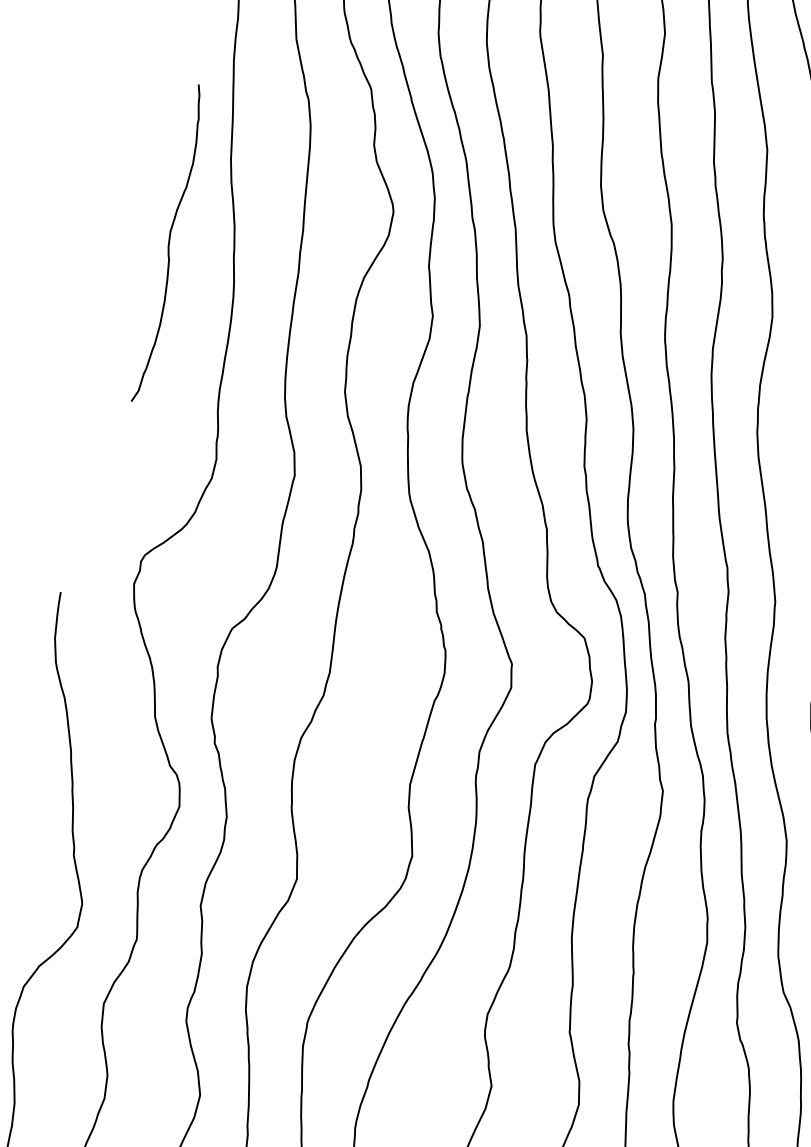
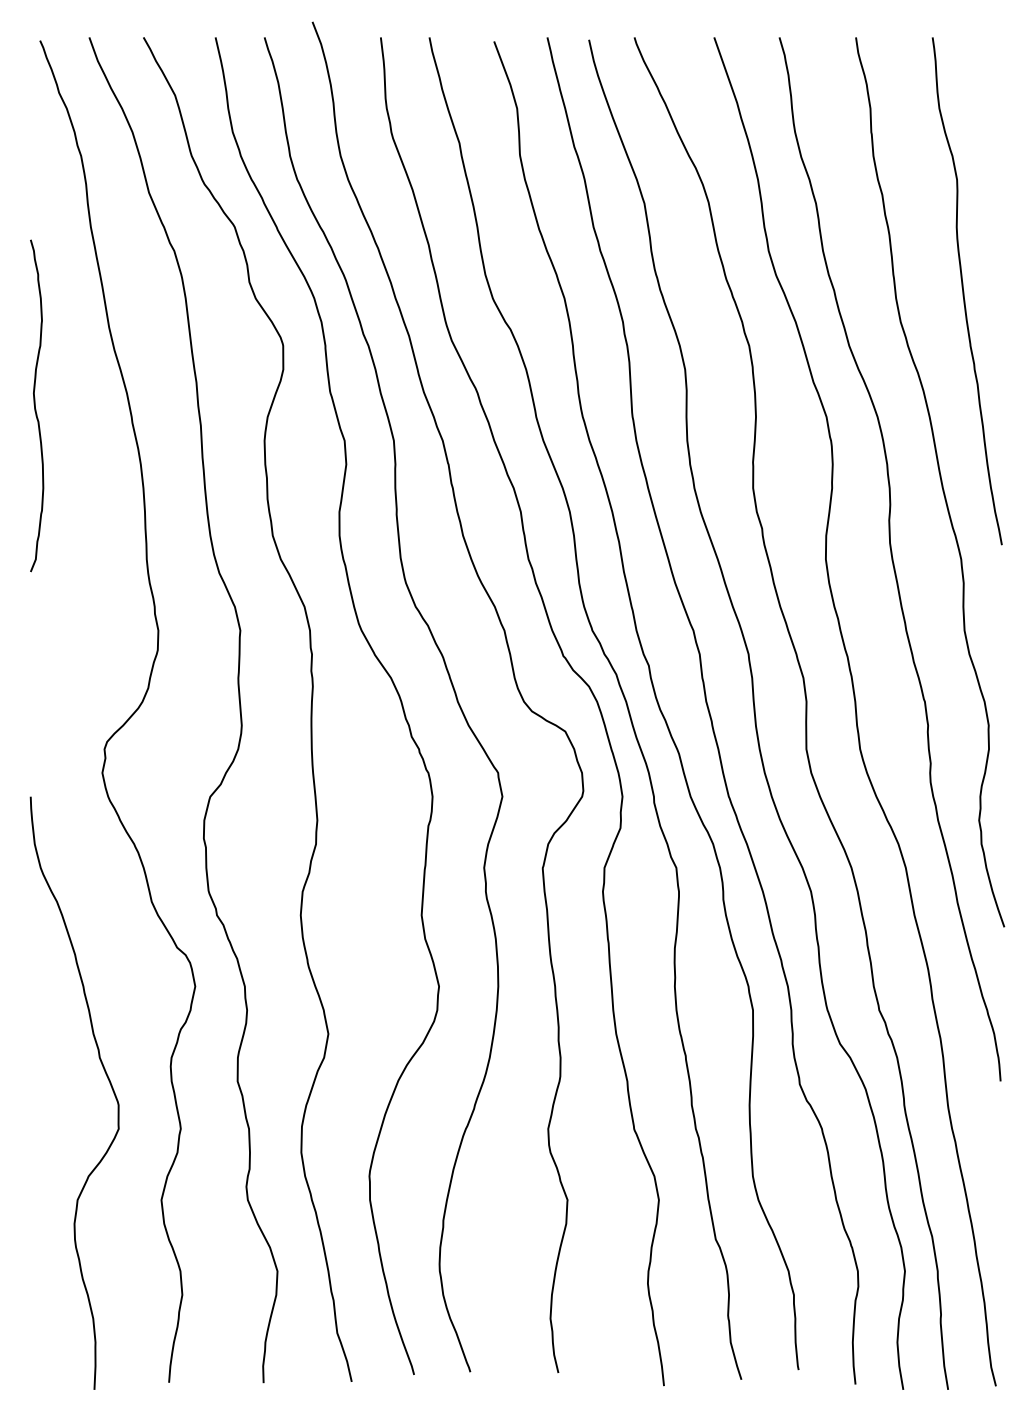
curve: (169, 243) -> (35, 405), moved

